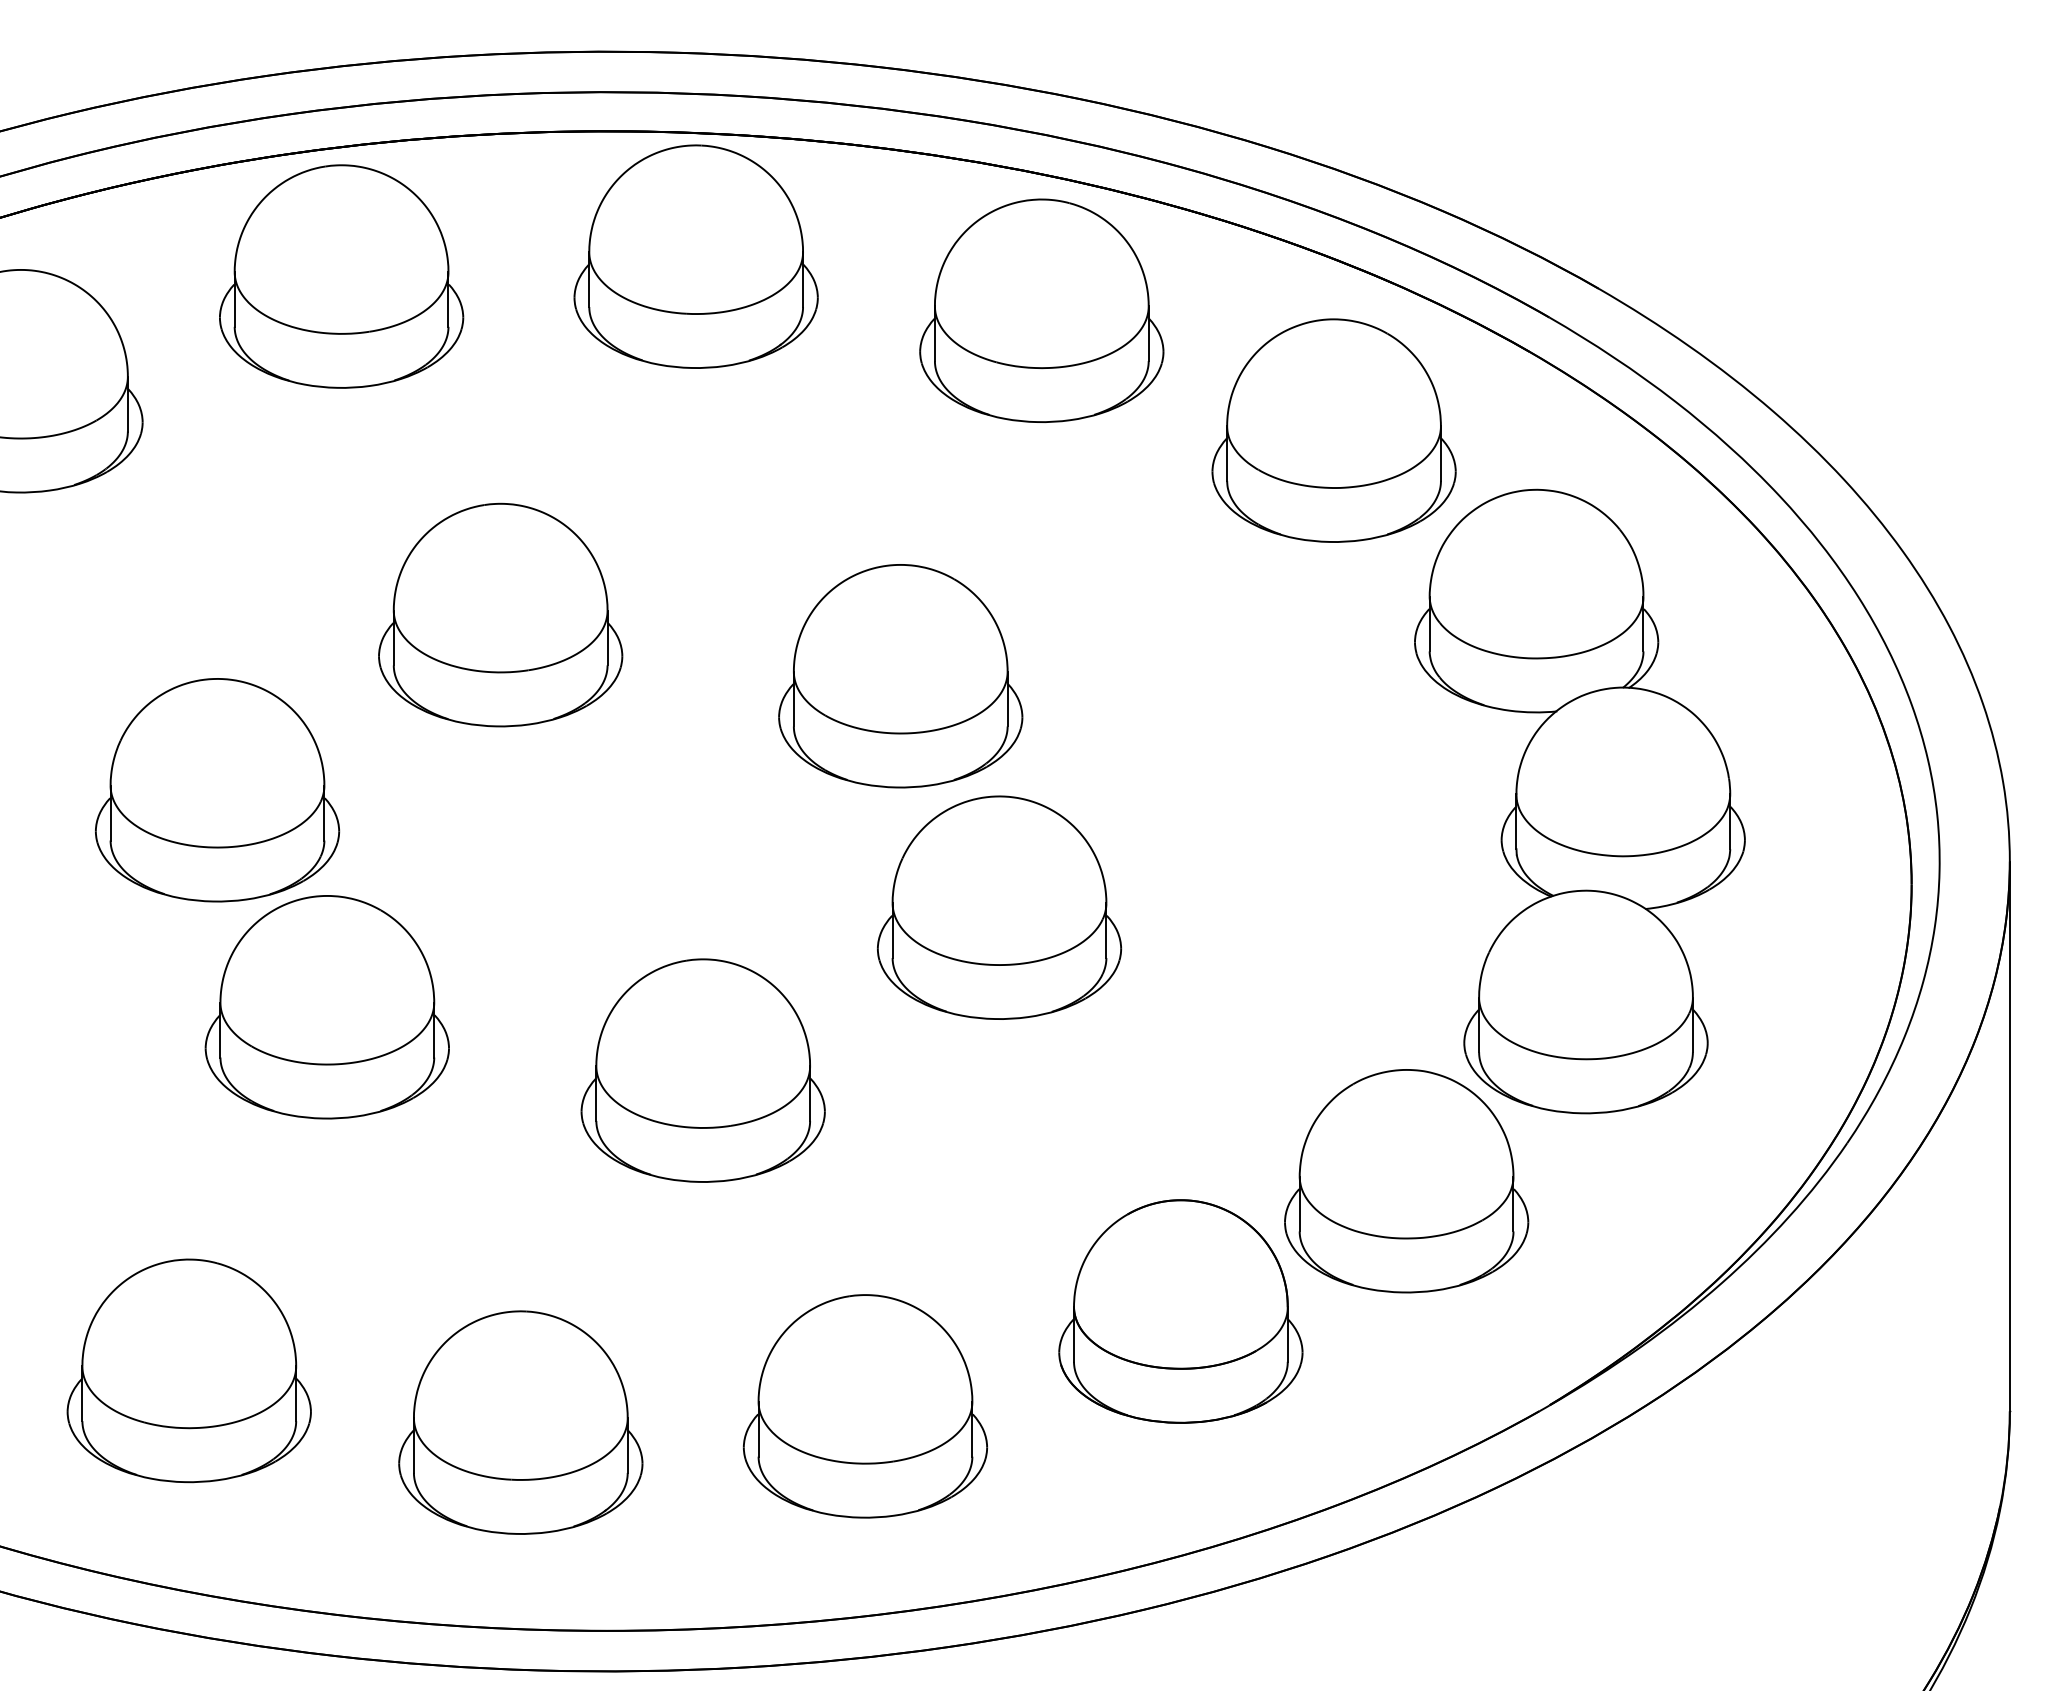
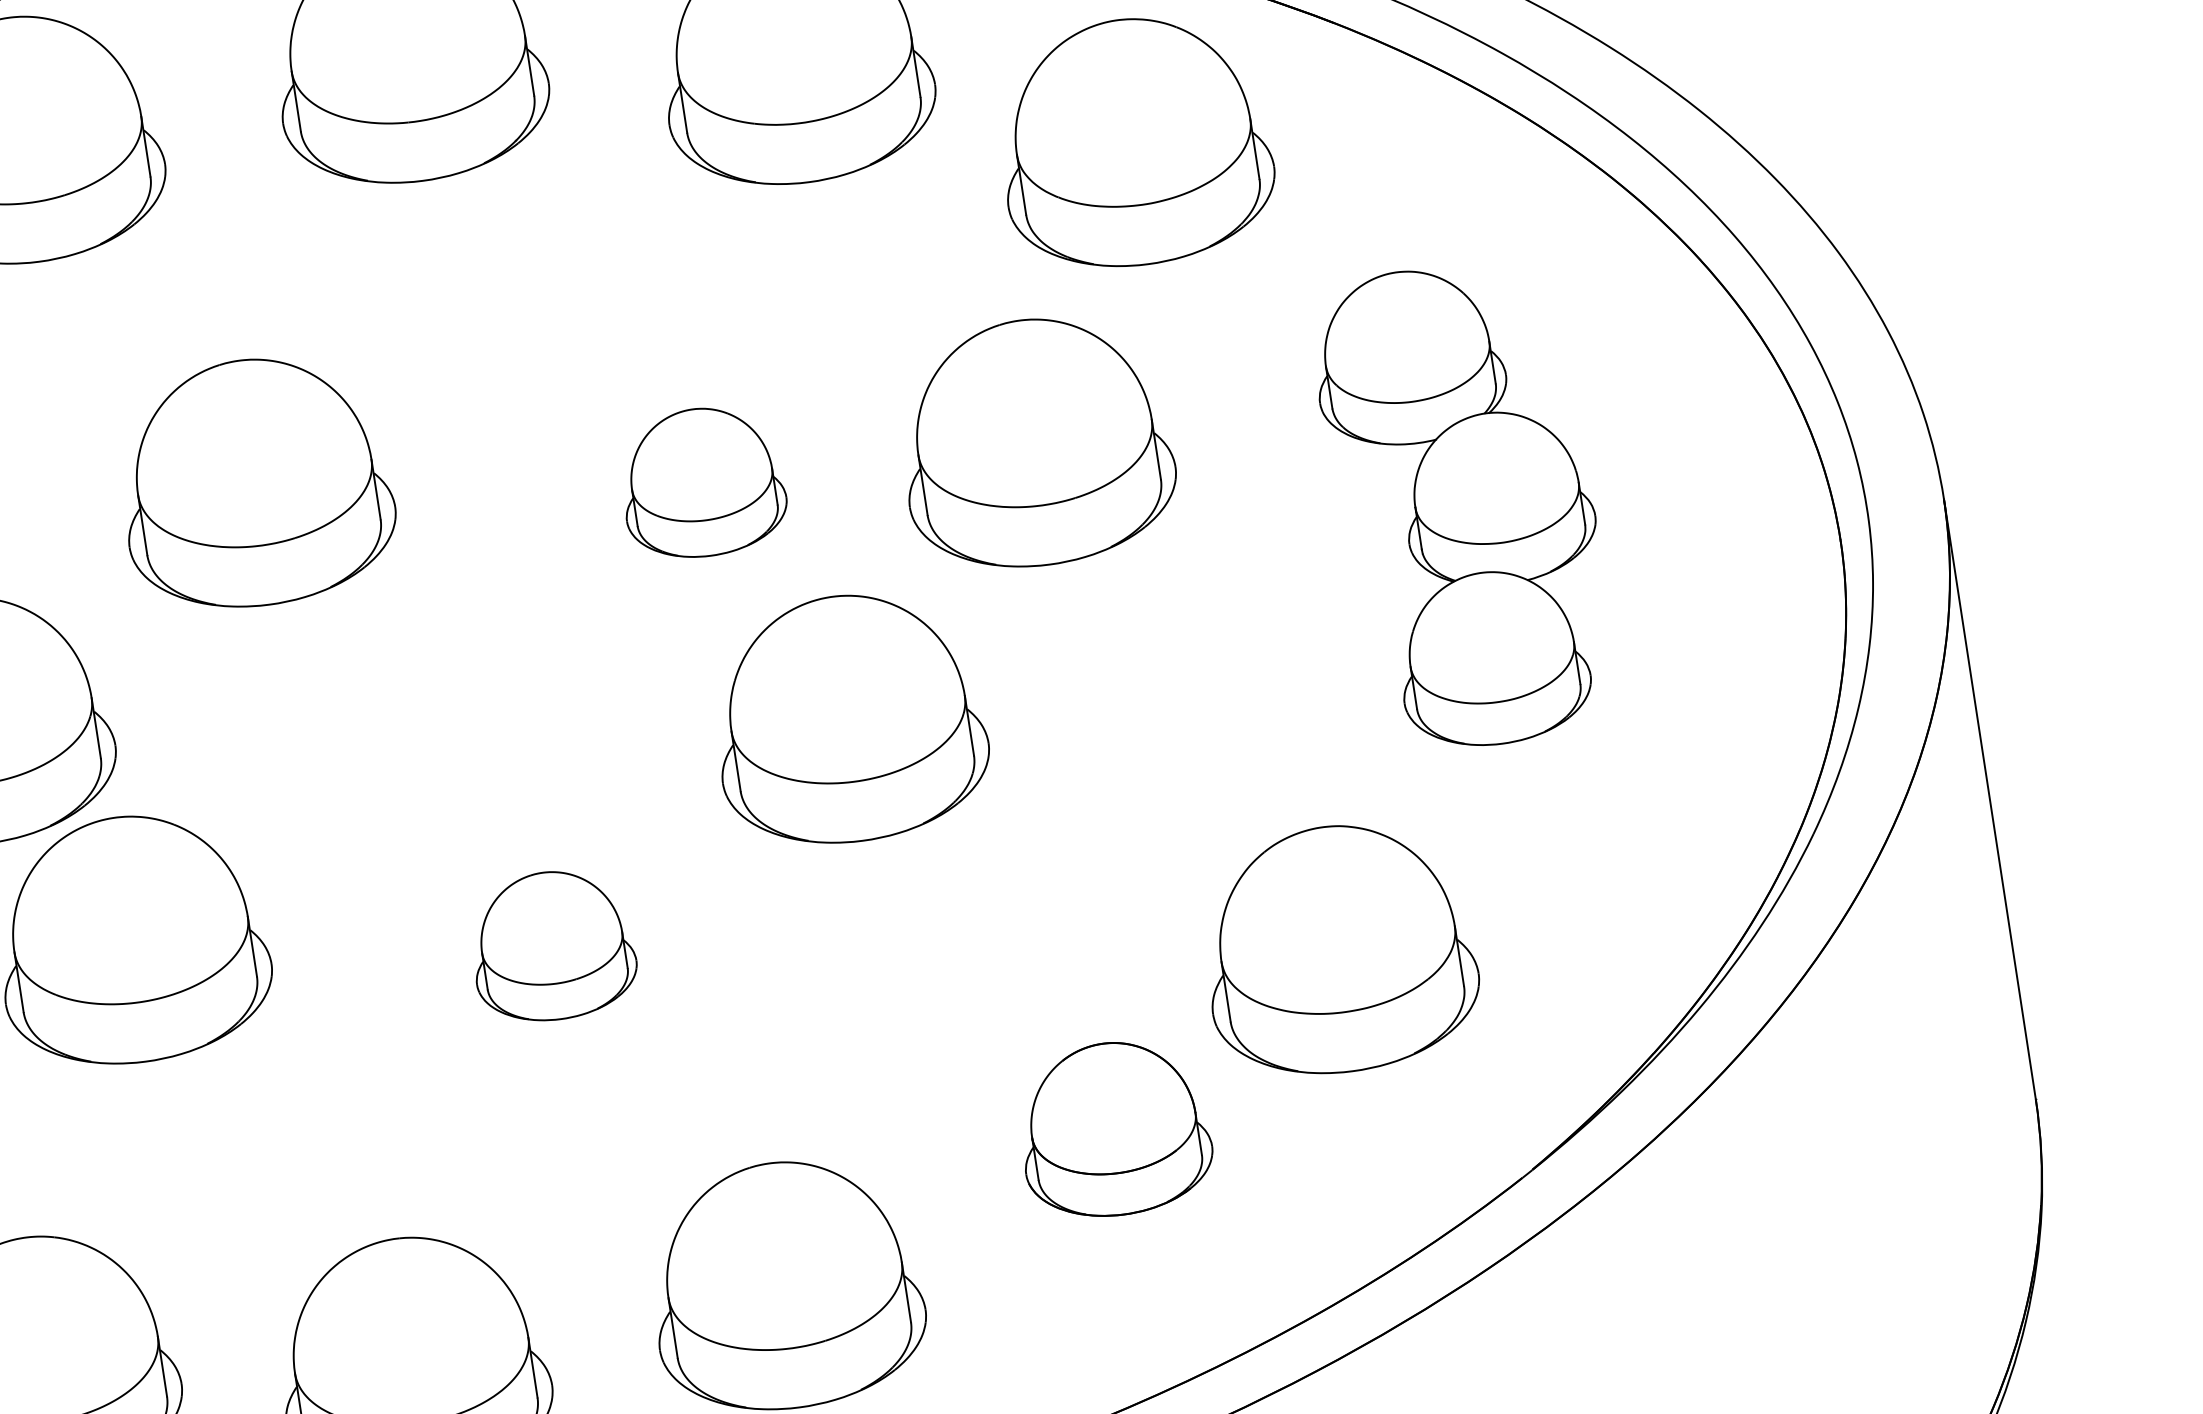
part: (900, 676) -> (702, 482), size x0.6
part: (1204, 685) -> (1035, 441), added
part: (1579, 801) -> (1464, 505), size x0.7
part: (702, 1070) -> (551, 945), size x0.6
part: (1180, 1311) -> (1113, 1129), size x0.7

